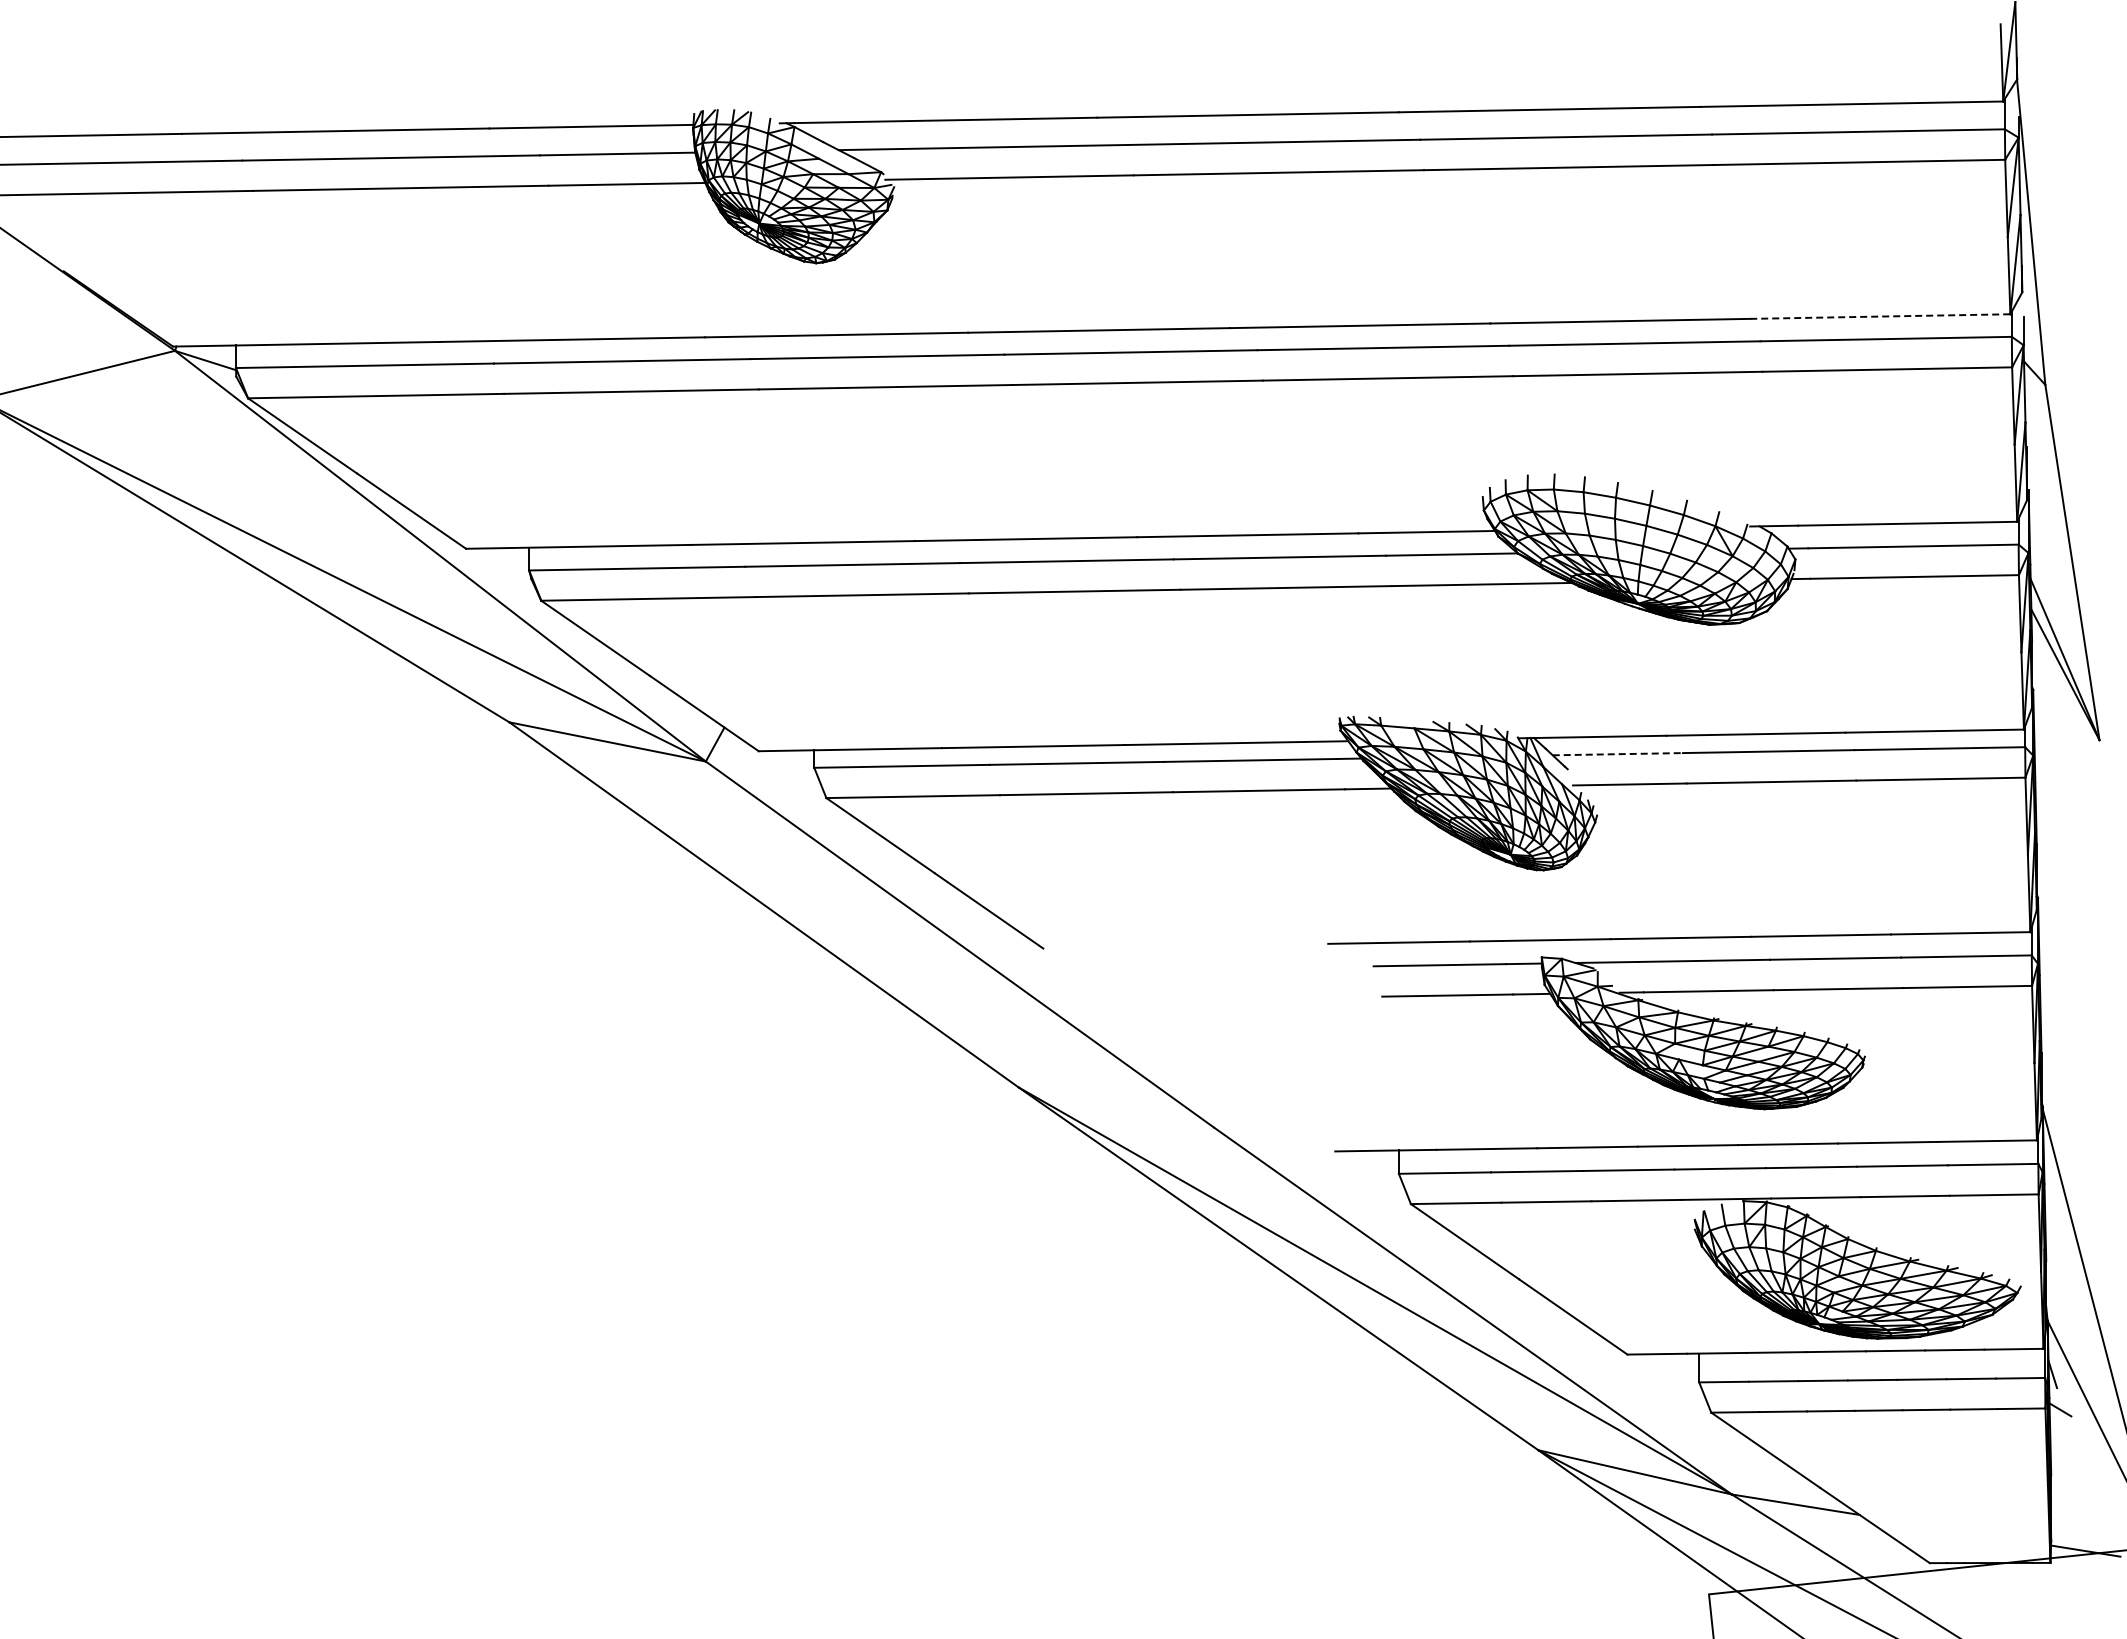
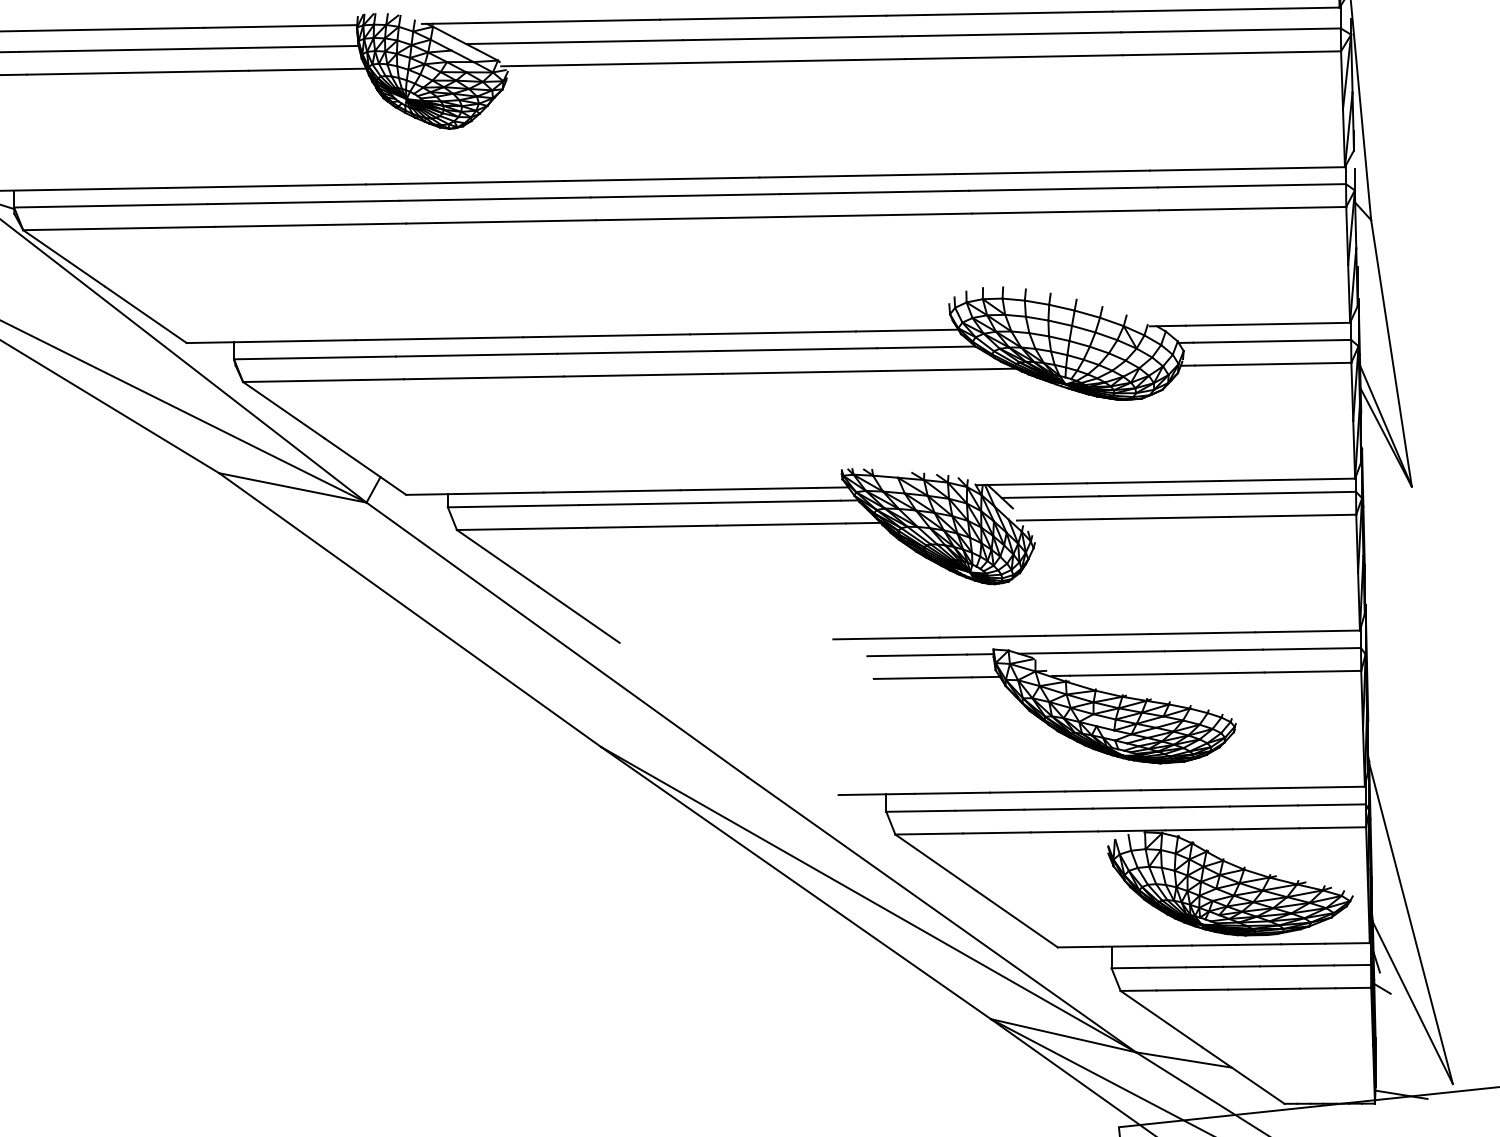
line: (1880, 316) -> (1247, 168), dashed -> solid
line: (1618, 754) -> (1051, 497), dashed -> solid

